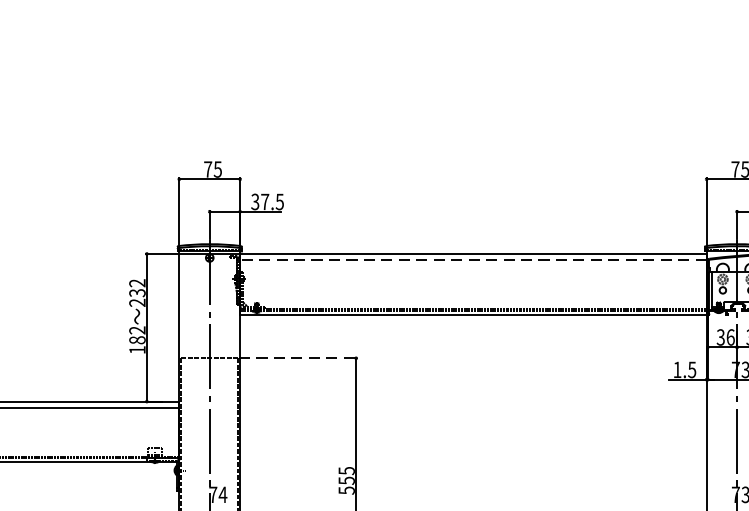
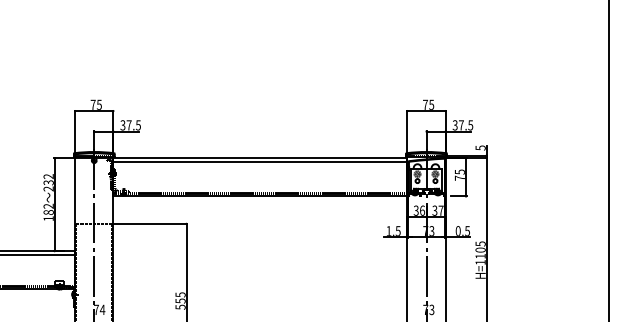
line: (473, 260) -> (260, 162), dashed -> solid
line: (299, 357) -> (150, 223), dashed -> solid

